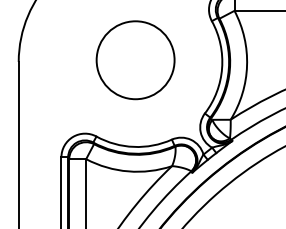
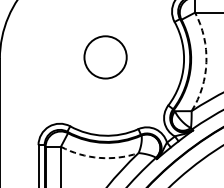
circle: (135, 60) -> (105, 57), size x0.6
arc: (247, 65) -> (206, 62), solid -> dashed
arc: (128, 171) -> (99, 157), solid -> dashed

